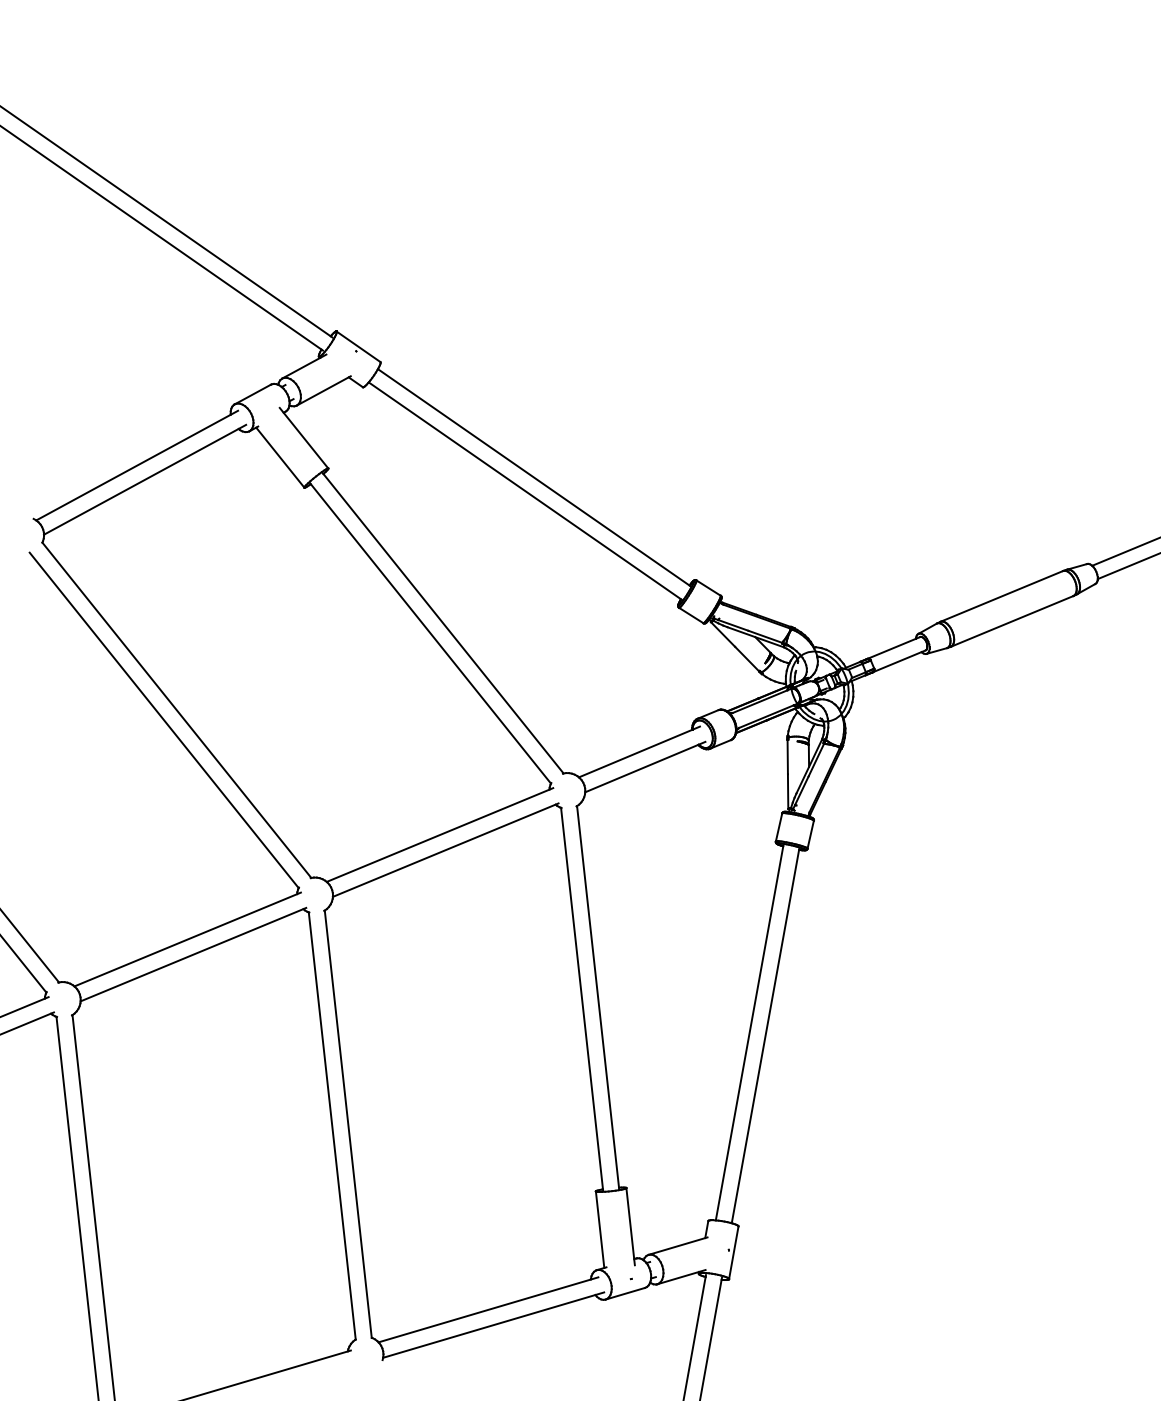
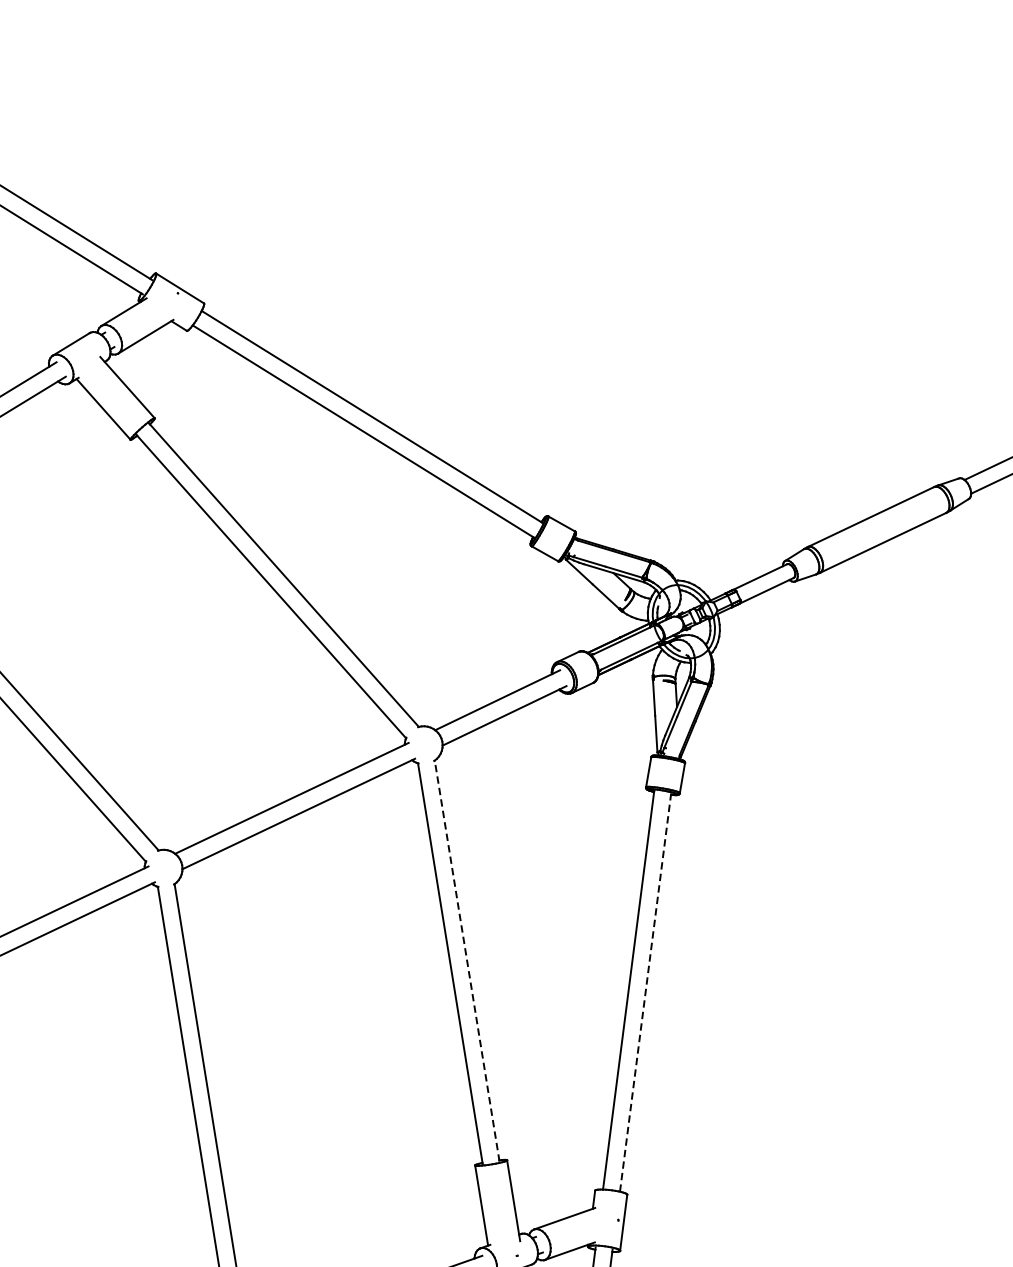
line: (598, 997) -> (467, 961), solid -> dashed
line: (765, 1035) -> (645, 992), solid -> dashed

